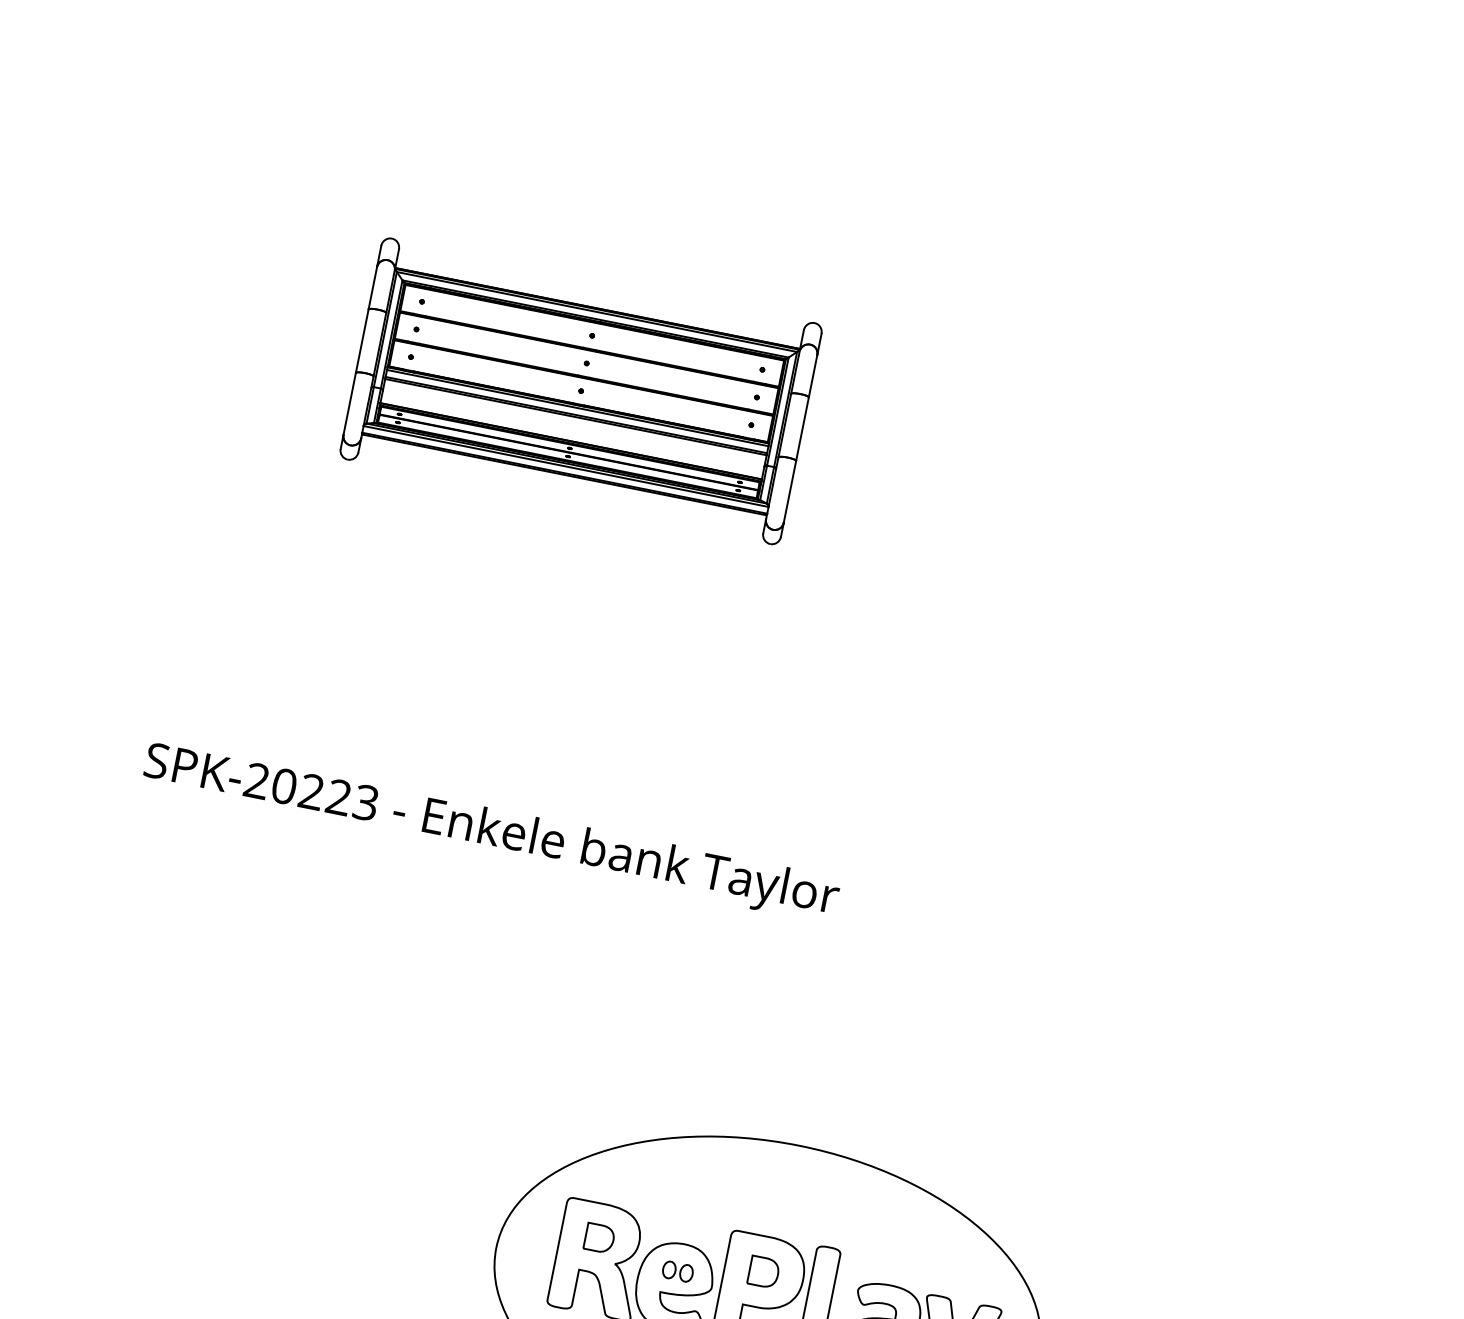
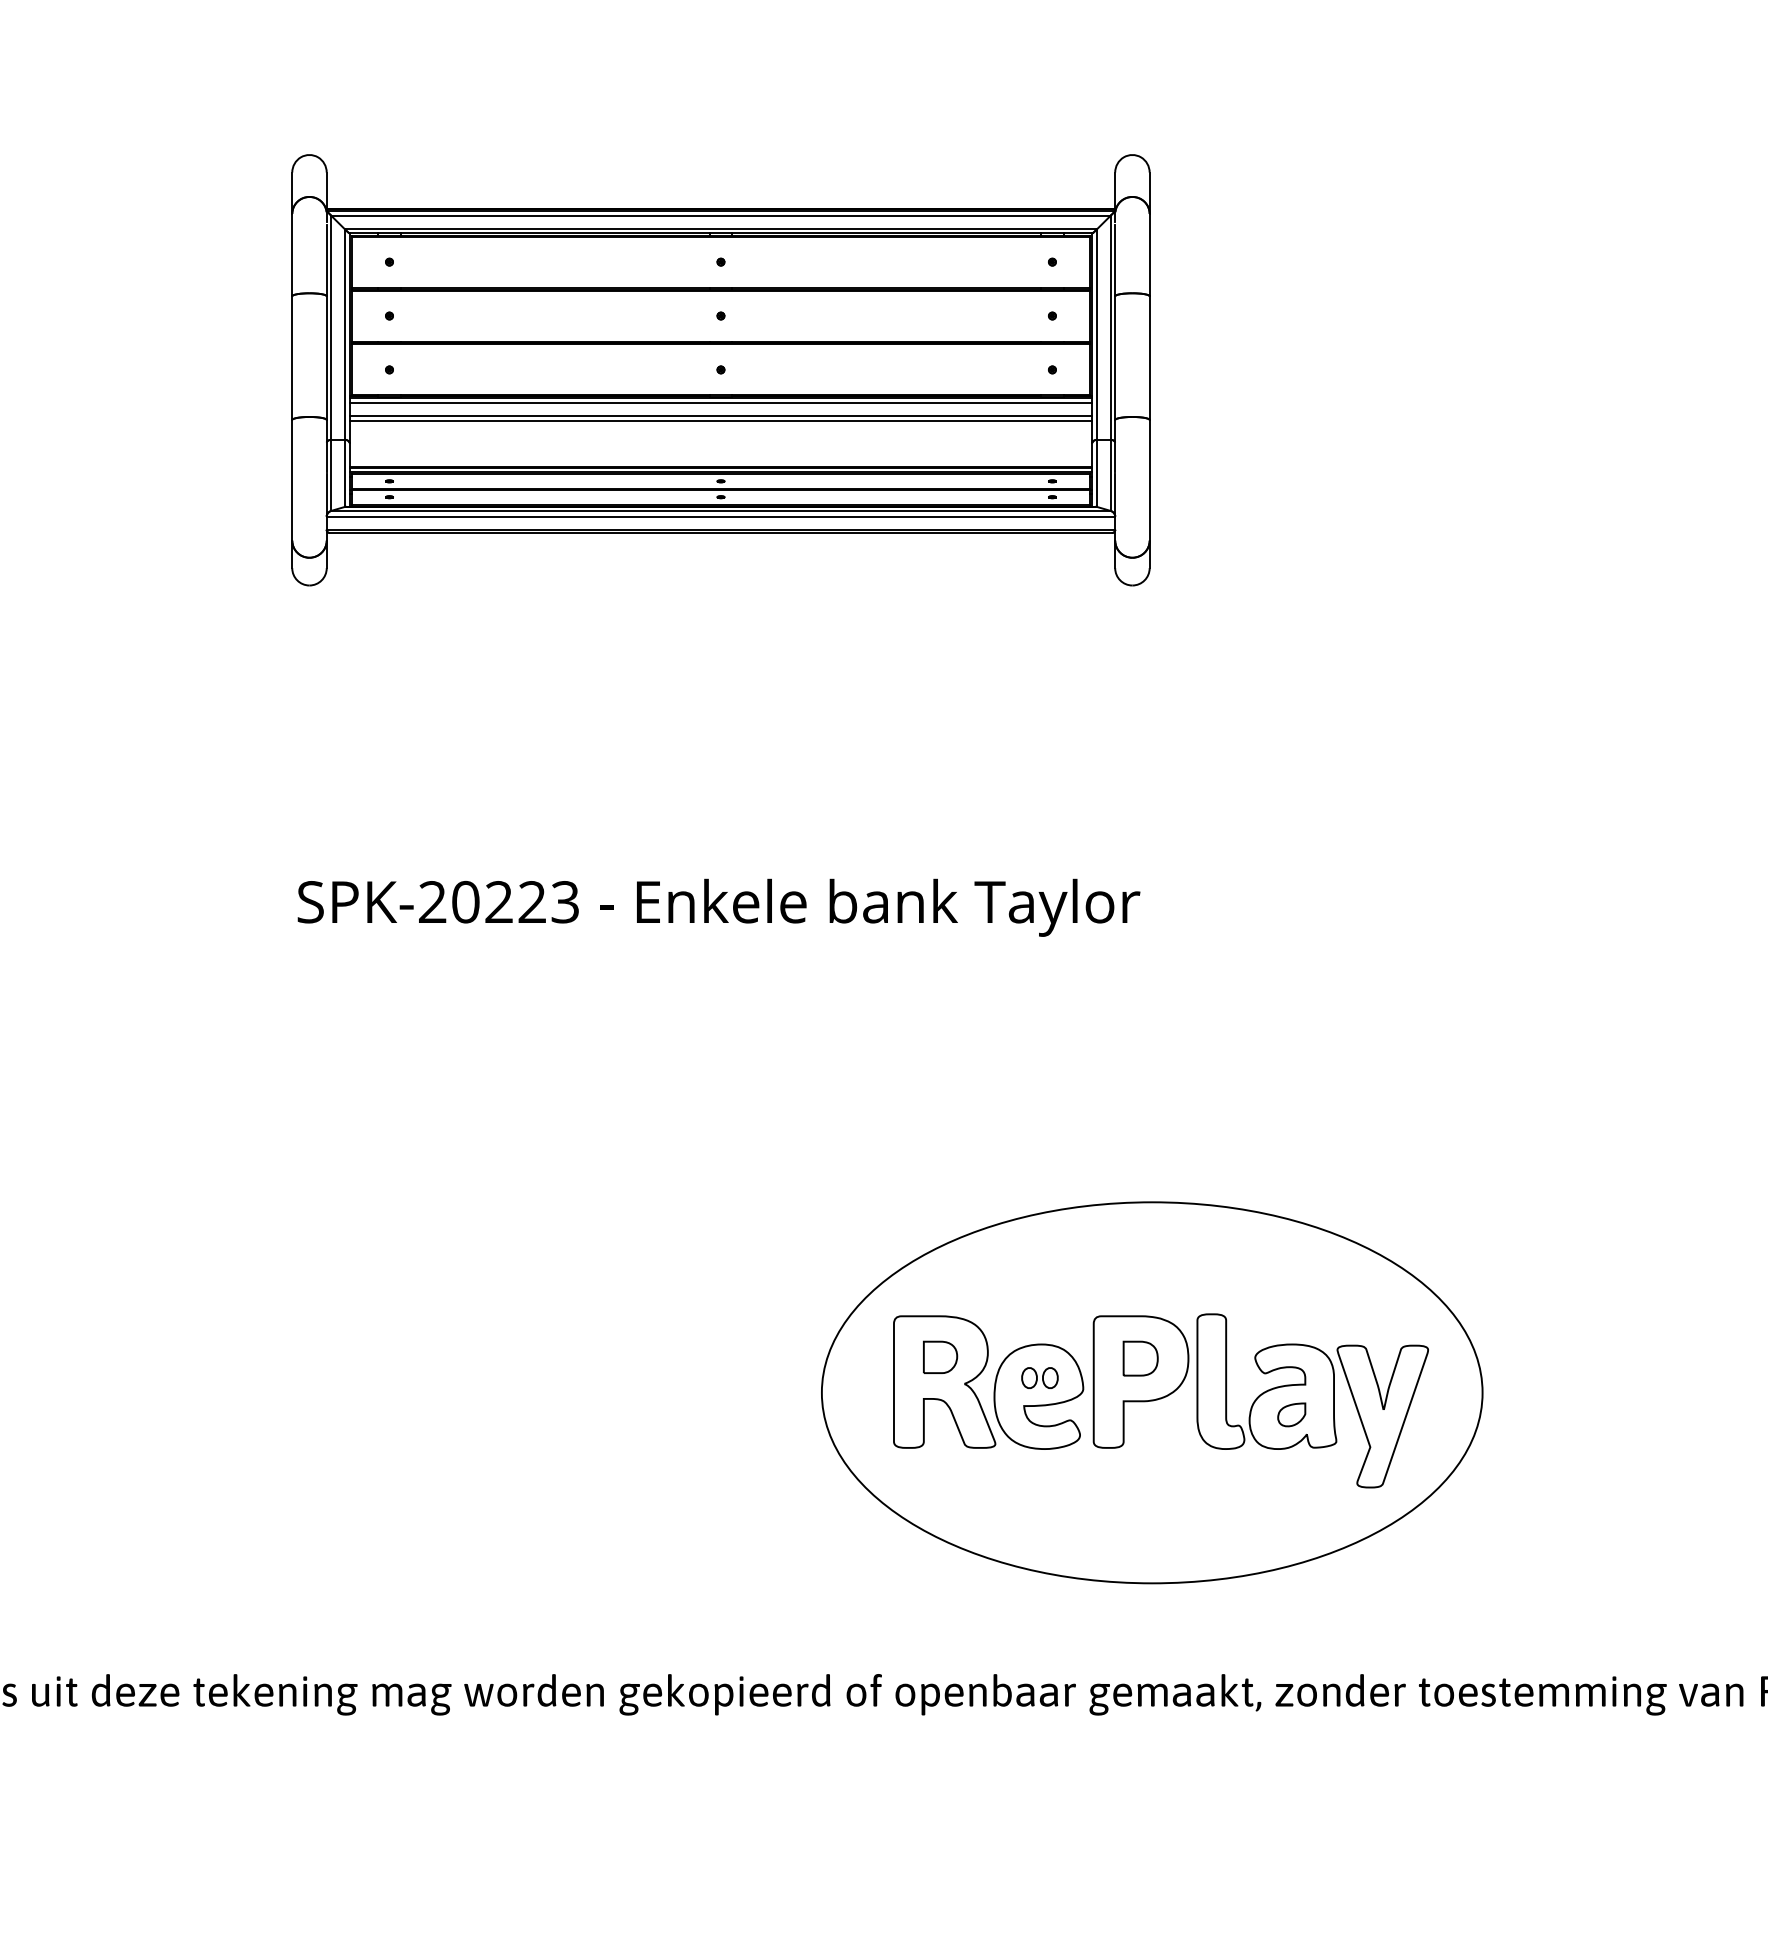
part: (580, 391) -> (720, 370), size x1.6

